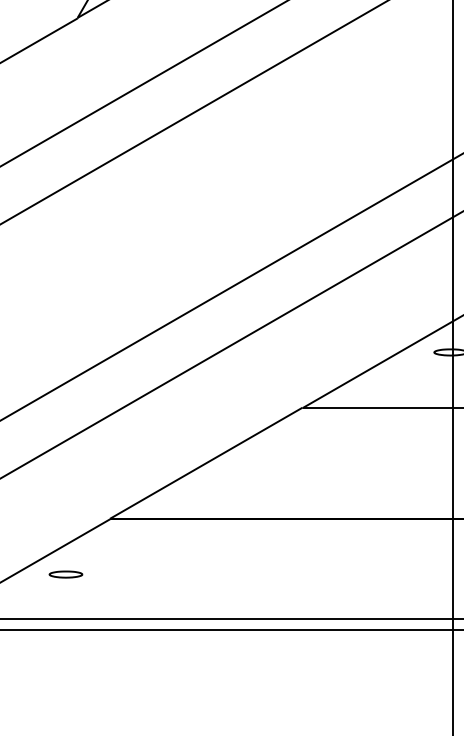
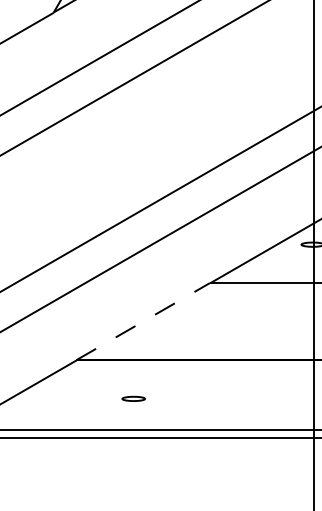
line: (206, 463) -> (143, 321), solid -> dashed
part: (65, 573) -> (133, 398), moved

